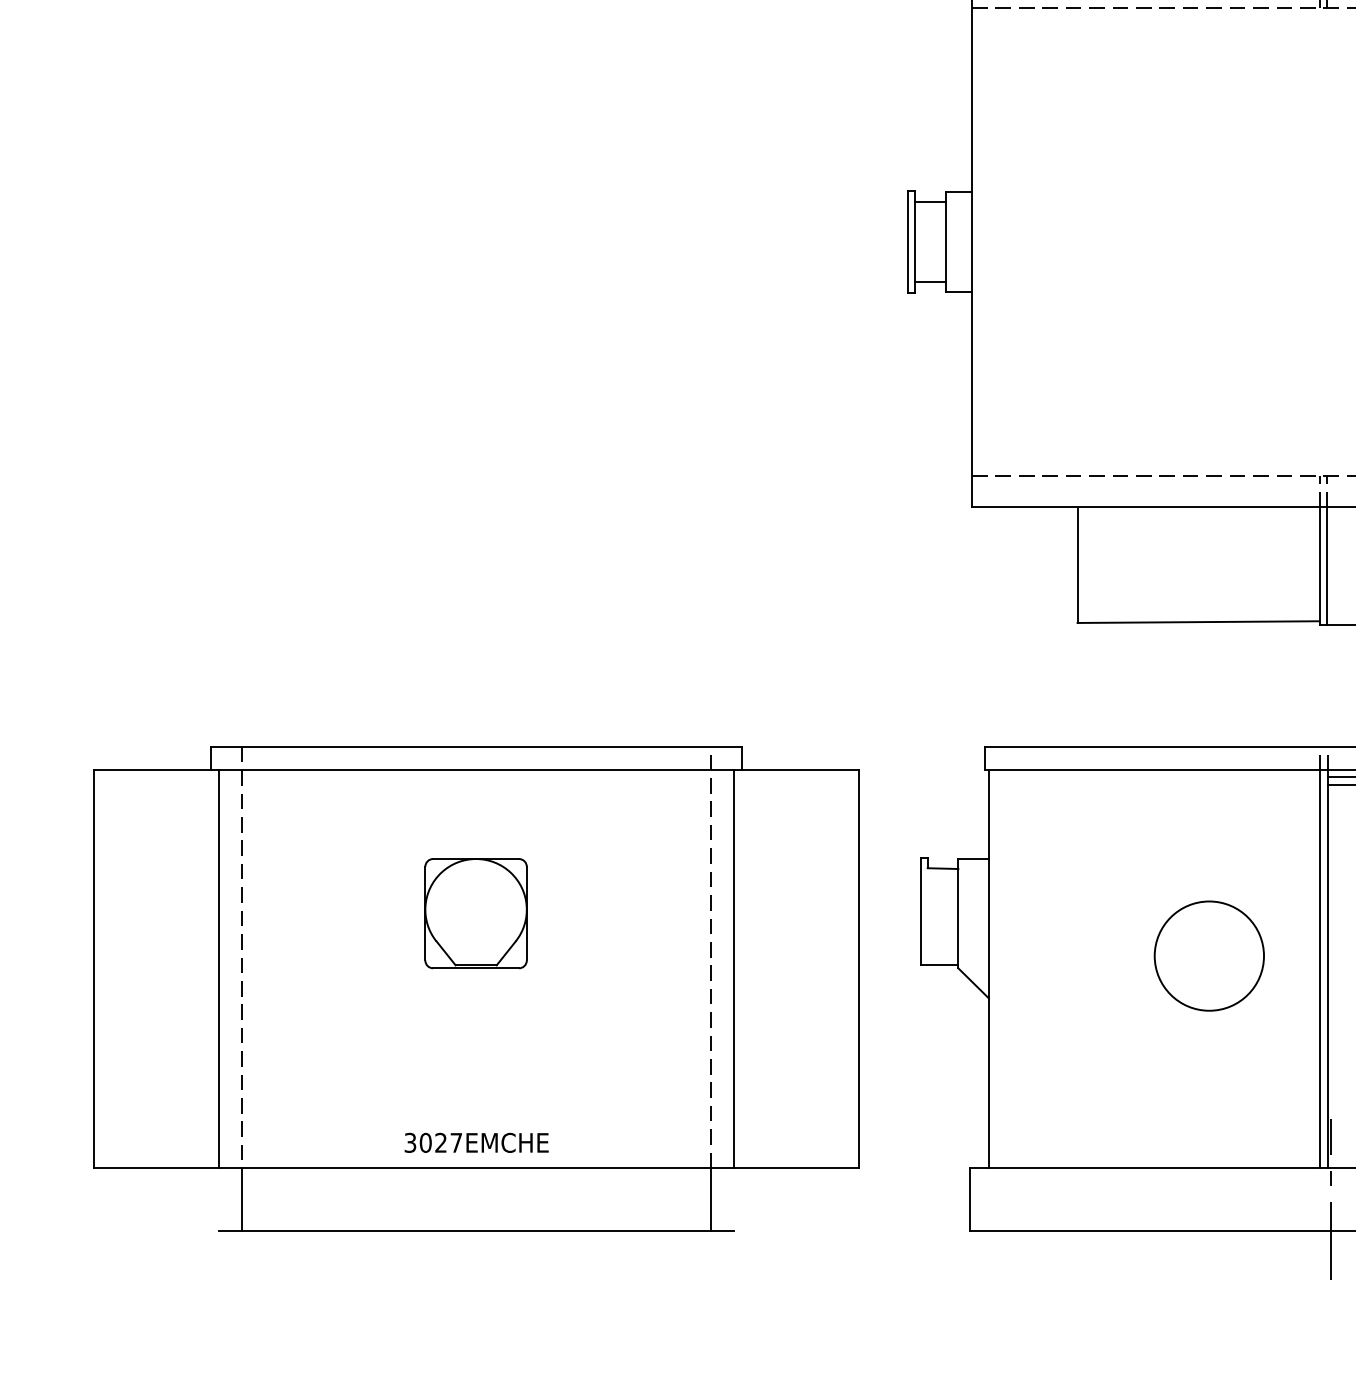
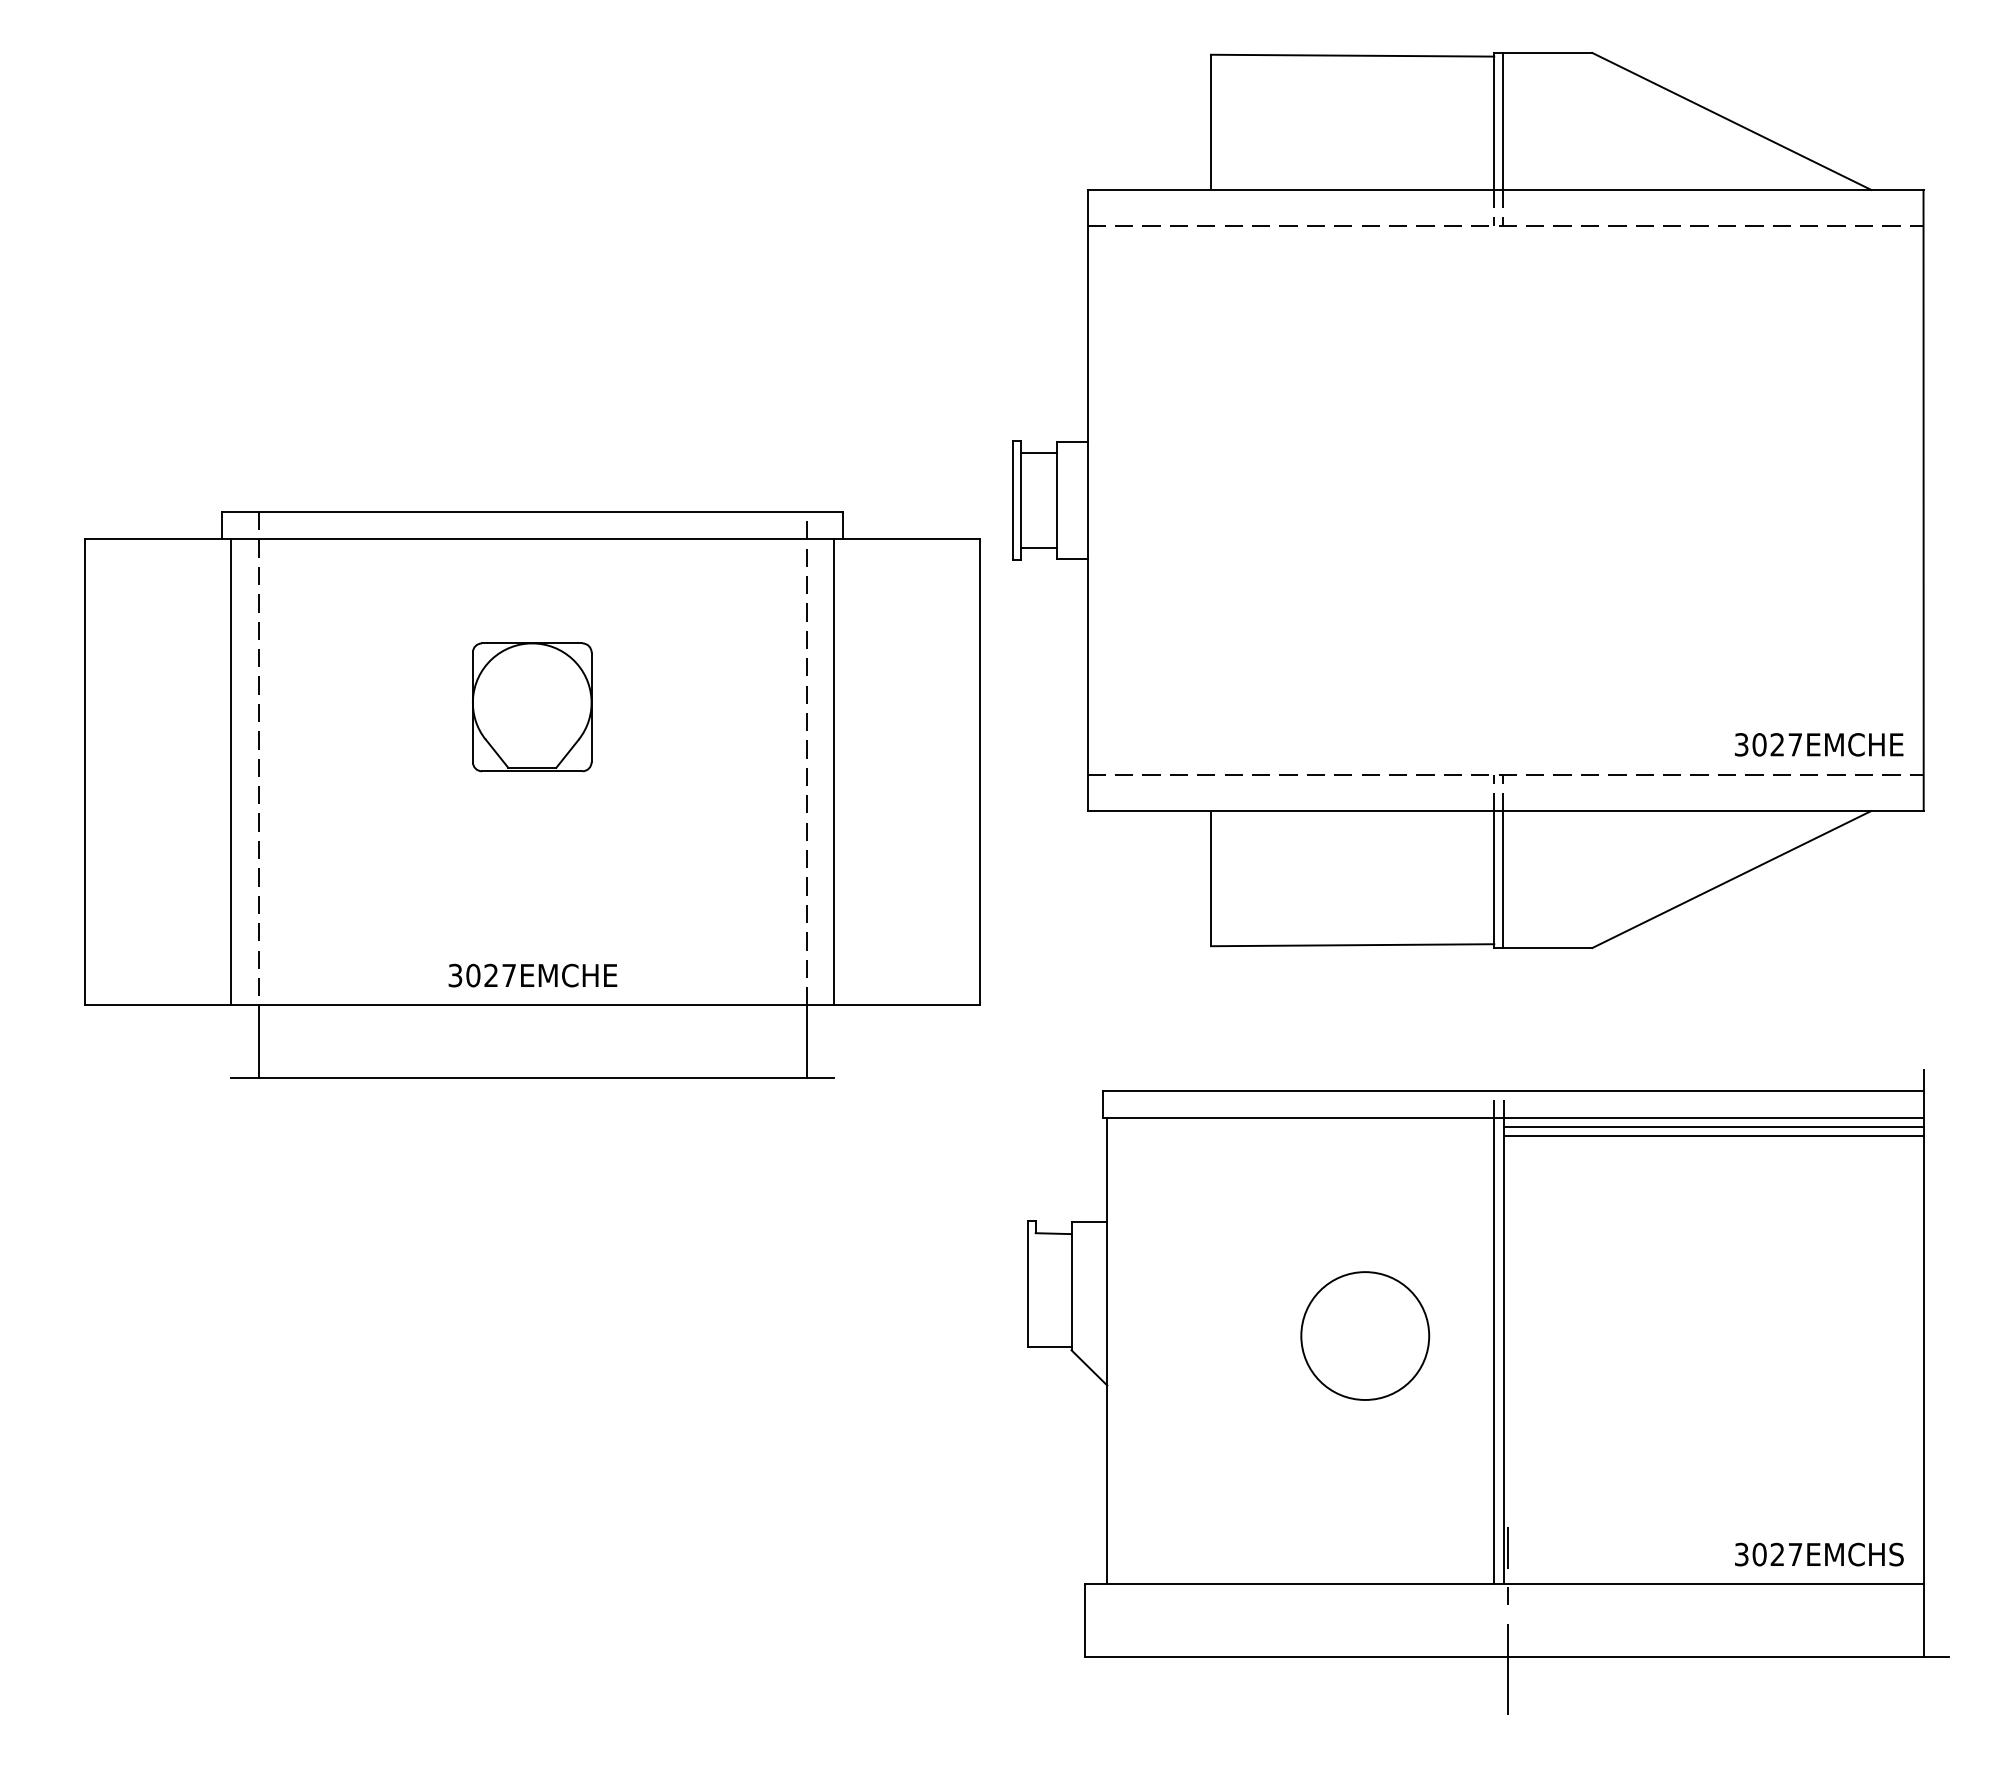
part: (476, 988) -> (532, 794), moved

